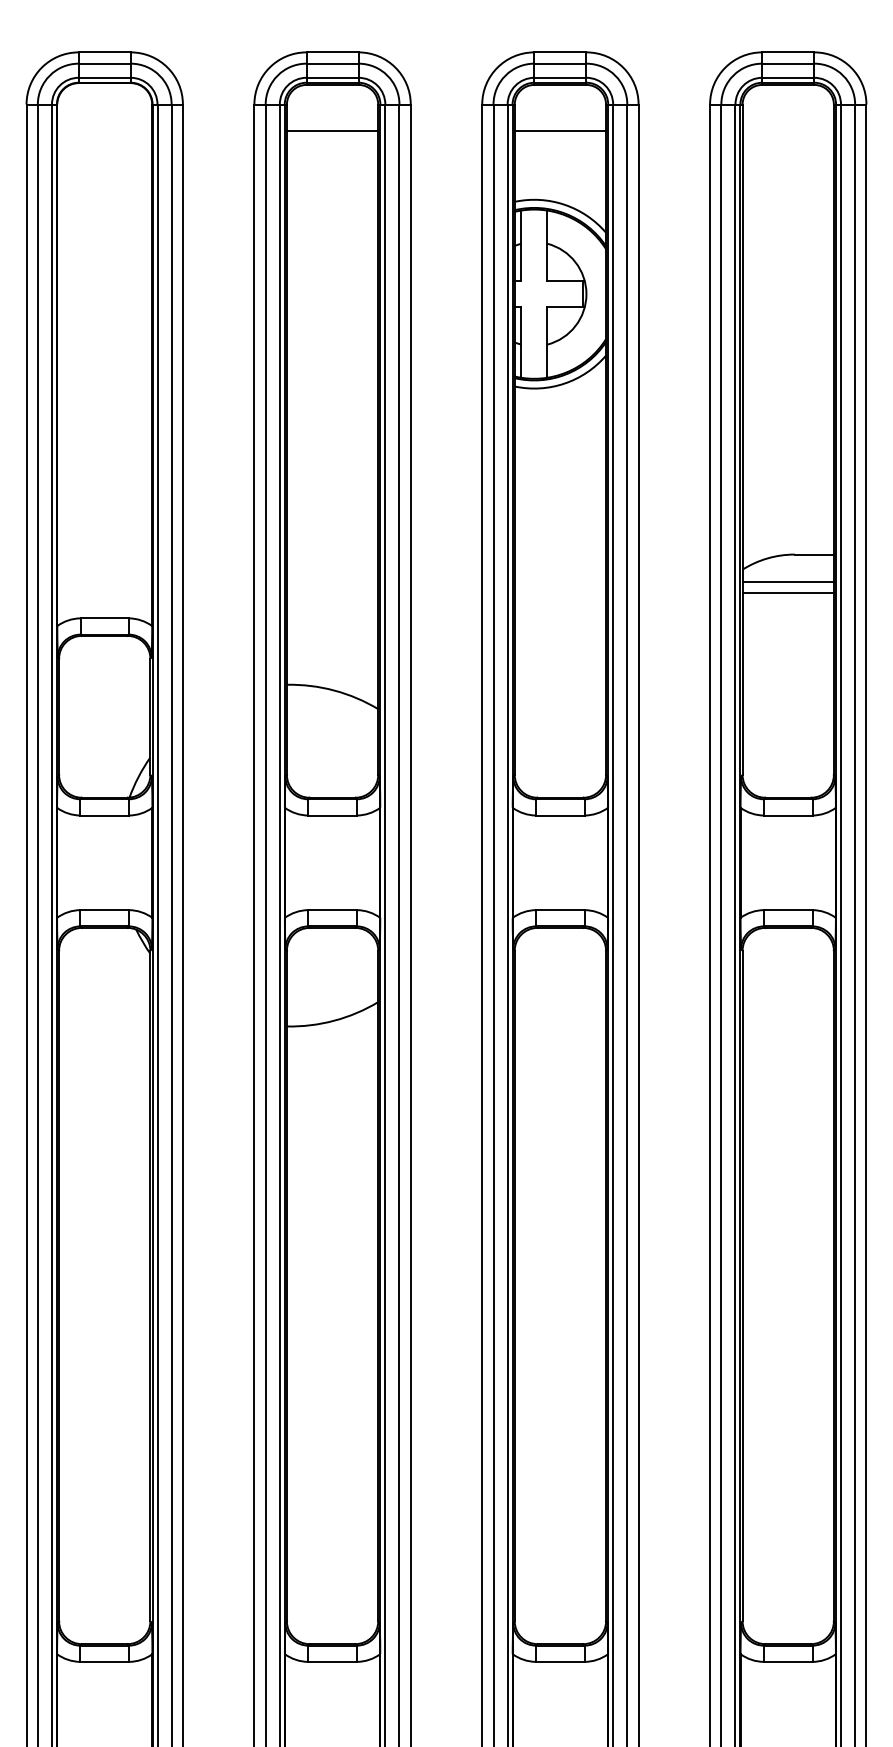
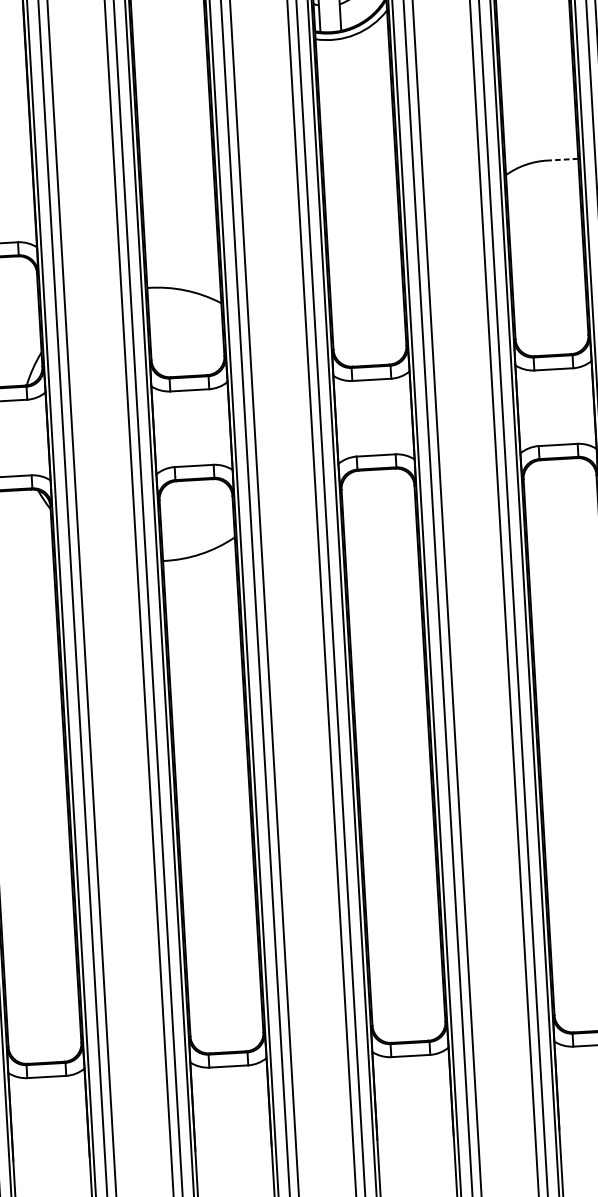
line: (814, 554) -> (562, 159), solid -> dashed
line: (787, 581) -> (542, 182), removed
line: (787, 593) -> (543, 192), removed

